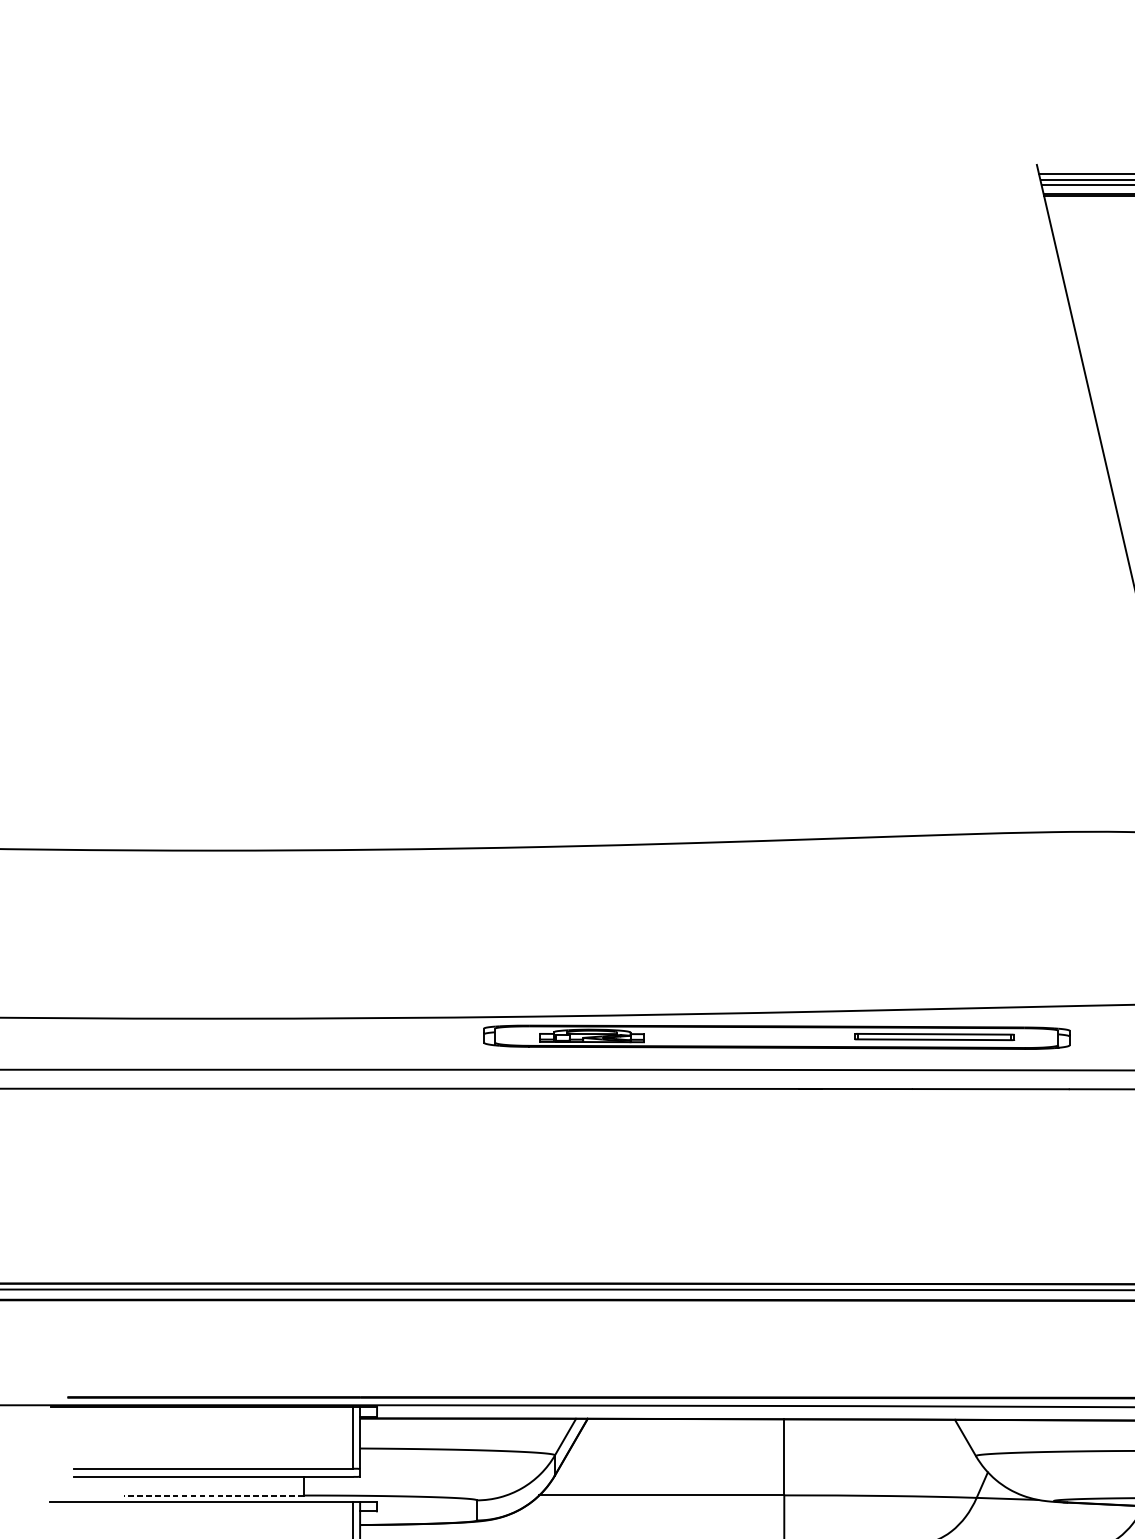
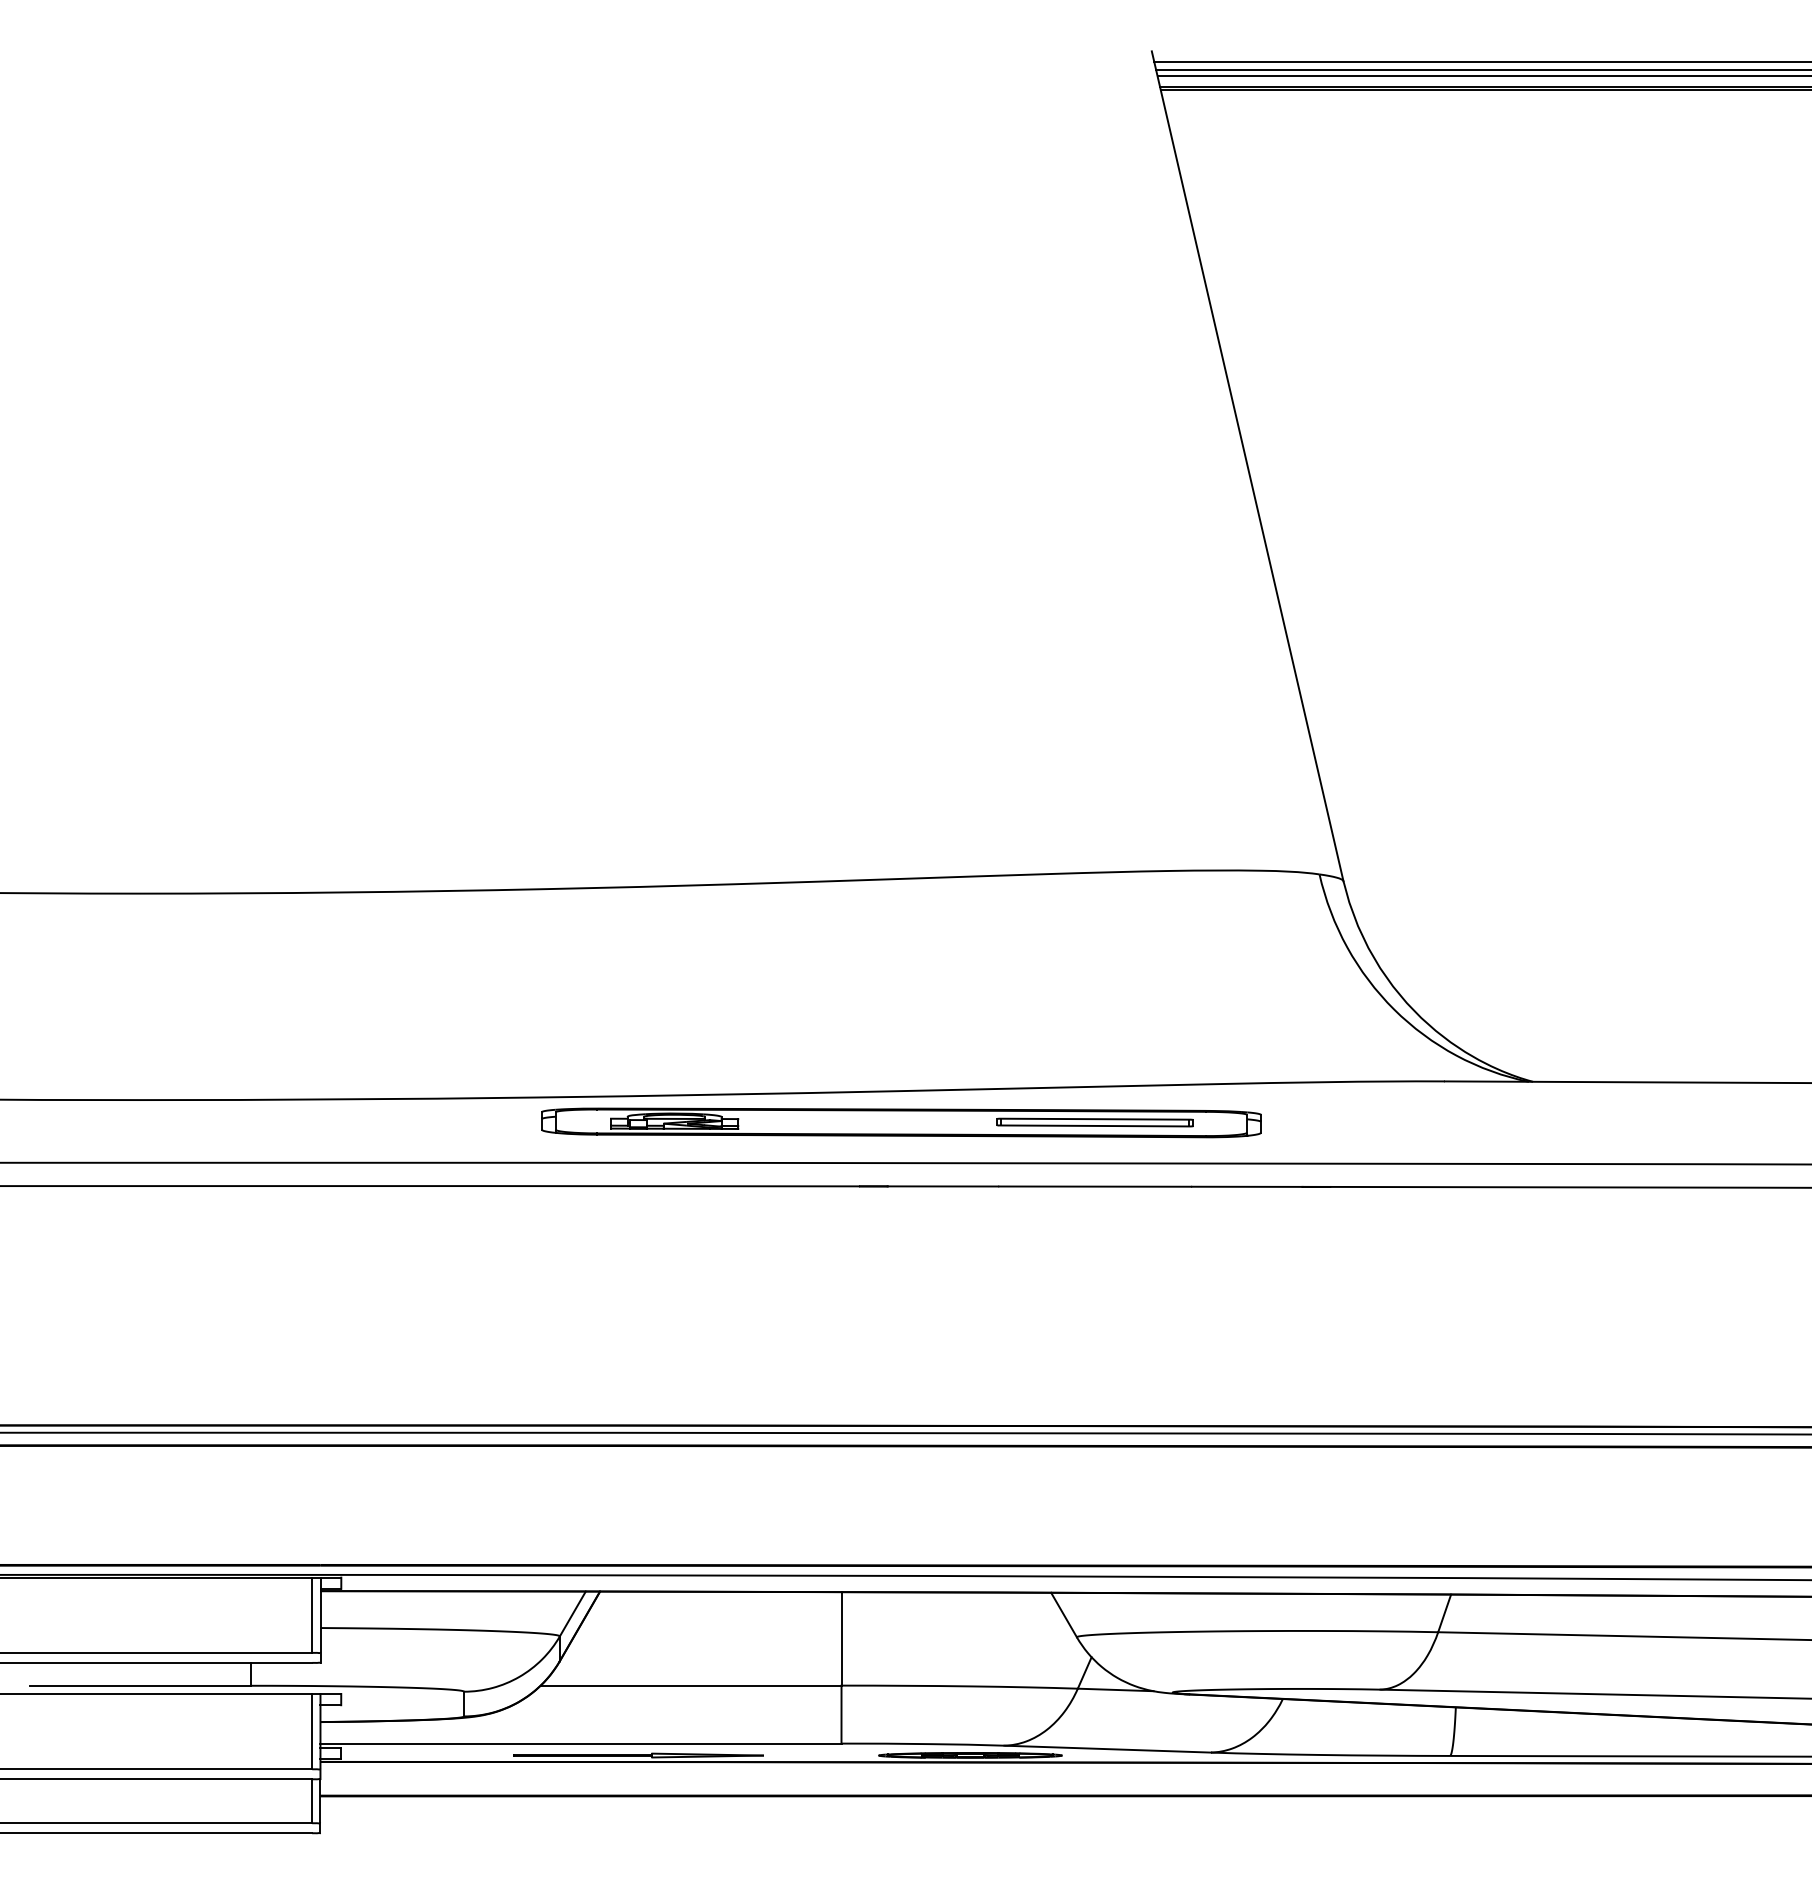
part: (776, 1036) -> (901, 1122), moved
line: (213, 1495) -> (140, 1685), dashed -> solid

